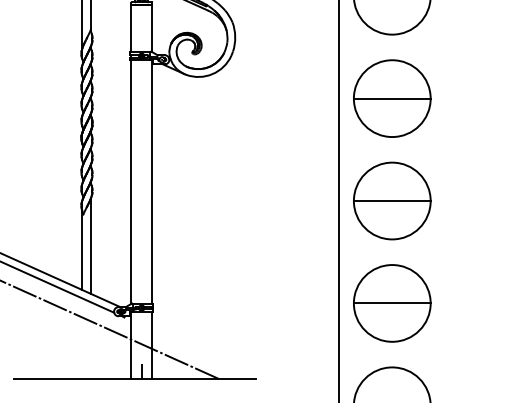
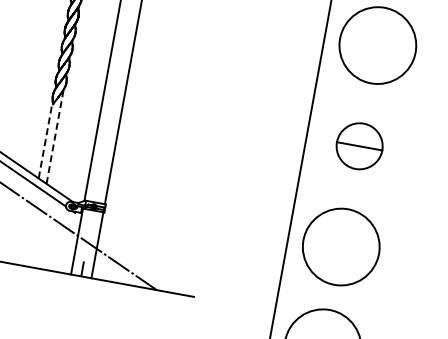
line: (391, 98) -> (377, 45), removed
part: (392, 200) -> (359, 145), size x0.6
line: (91, 246) -> (55, 137), solid -> dashed
line: (82, 250) -> (45, 139), solid -> dashed
line: (391, 303) -> (340, 247), removed

